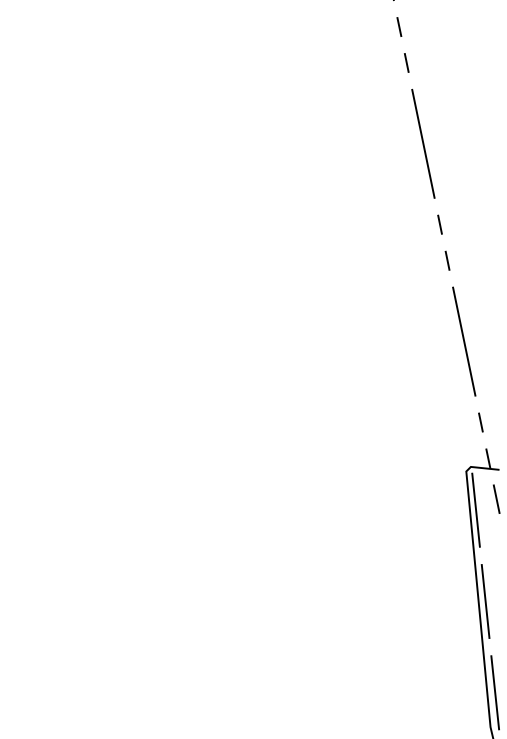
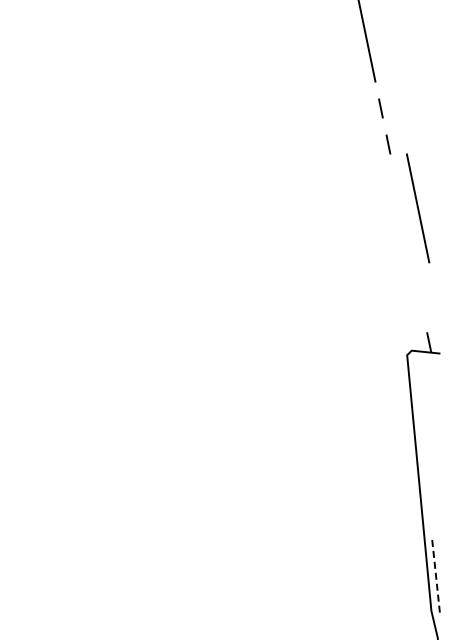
line: (464, 341) -> (418, 208), moved
line: (480, 422) -> (421, 306), removed
line: (496, 498) -> (437, 382), removed
line: (475, 509) -> (416, 393), removed
line: (485, 601) -> (426, 485), removed
line: (495, 692) -> (436, 576), solid -> dashed

